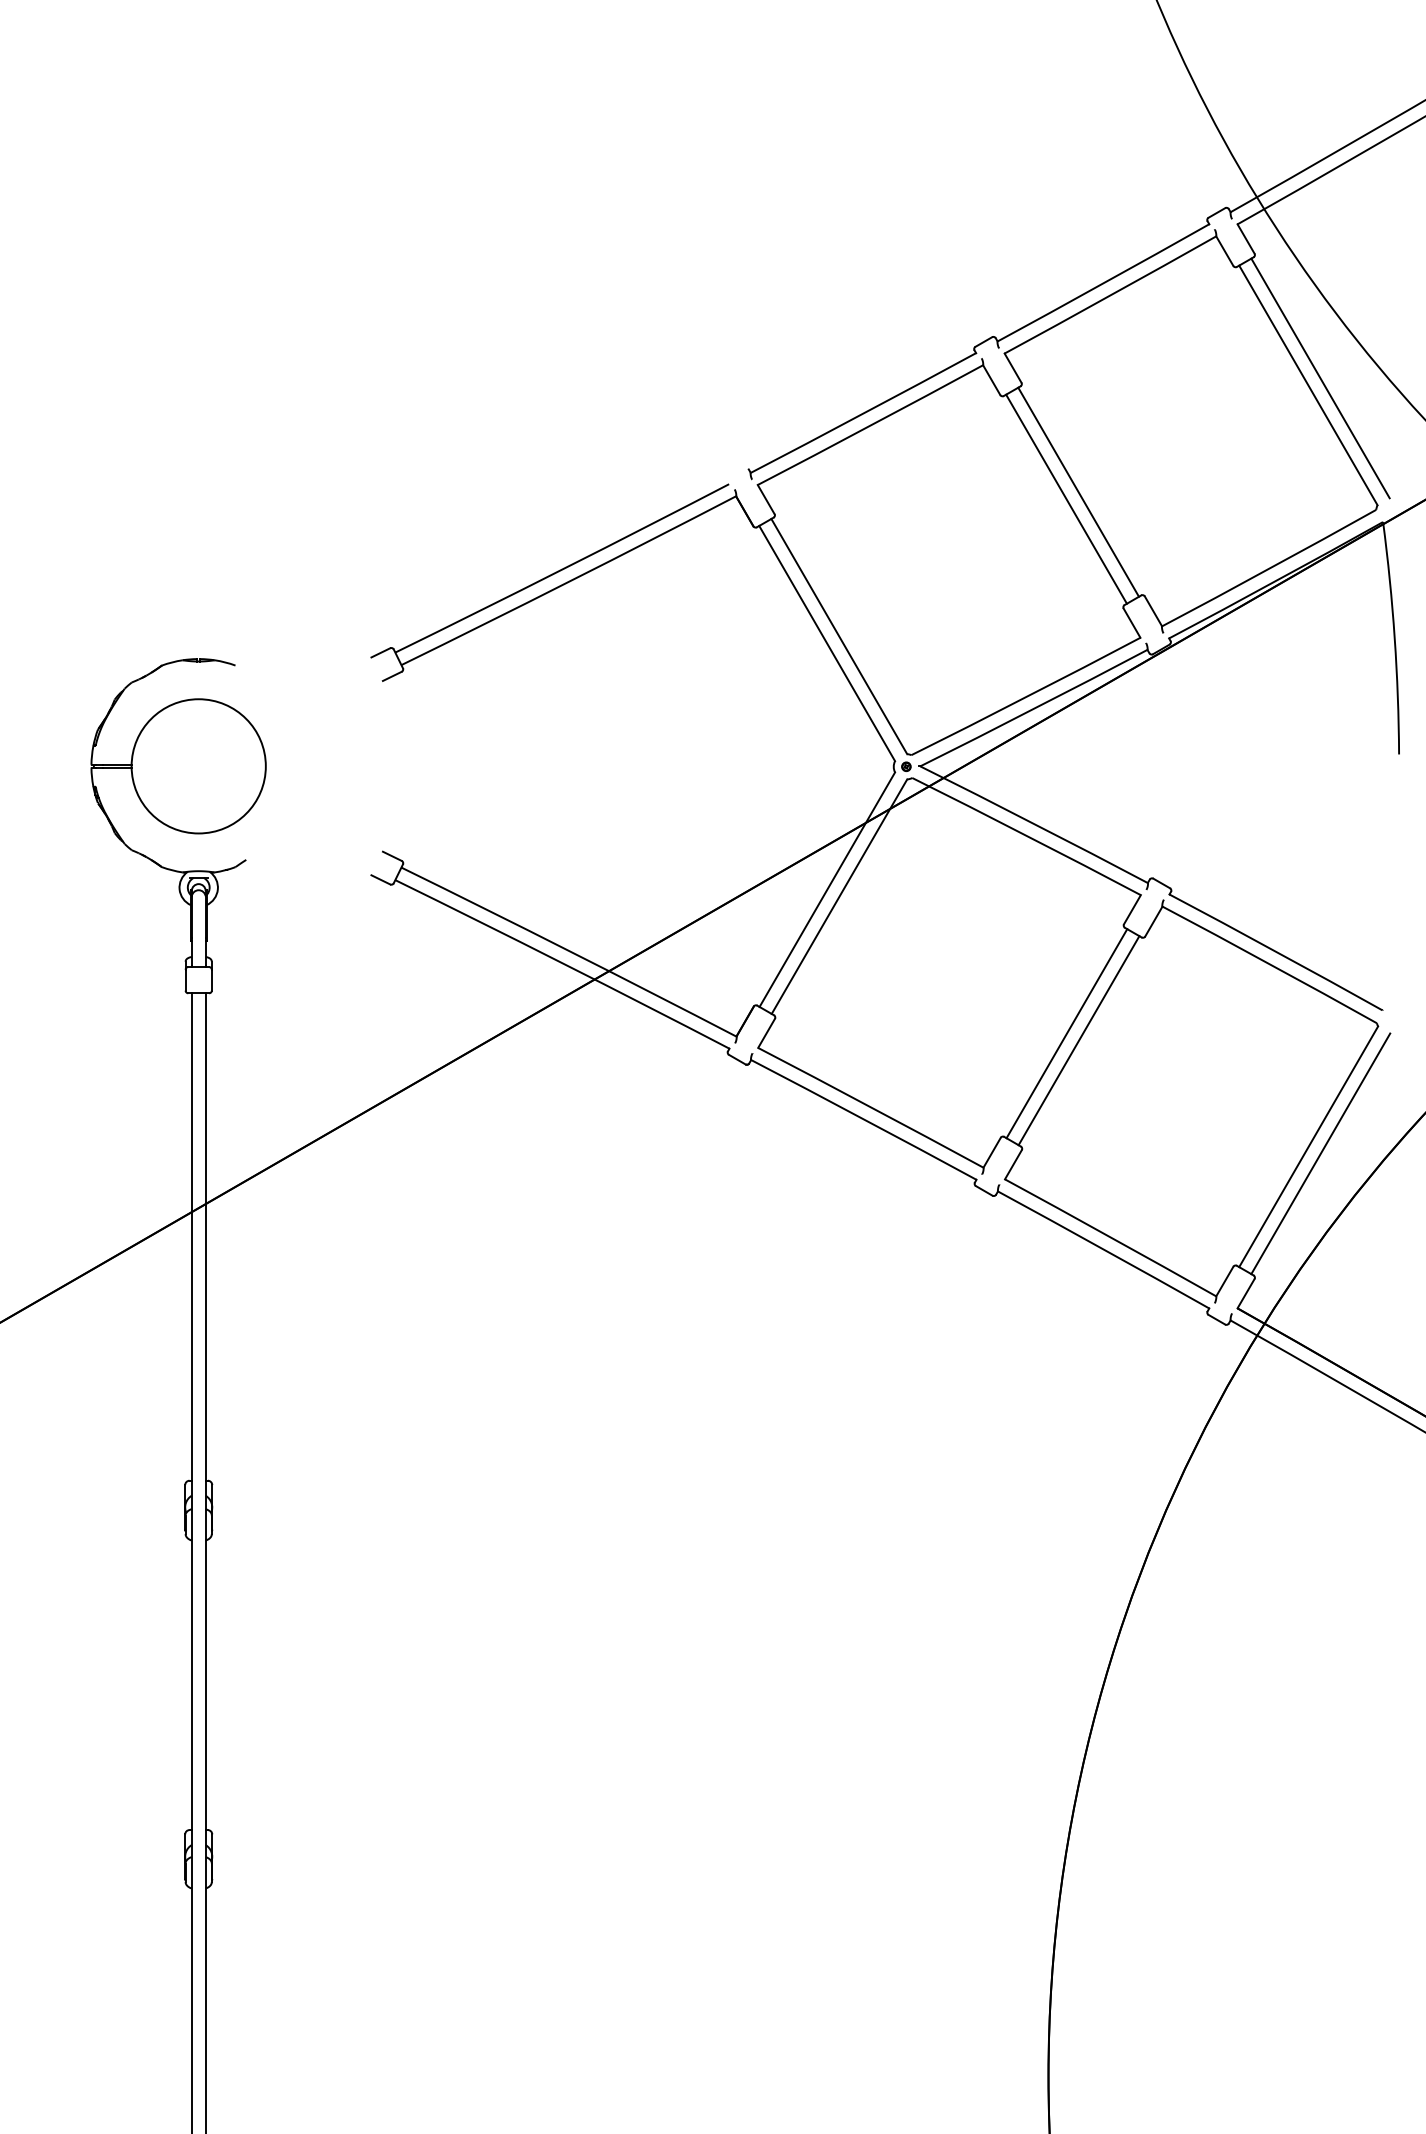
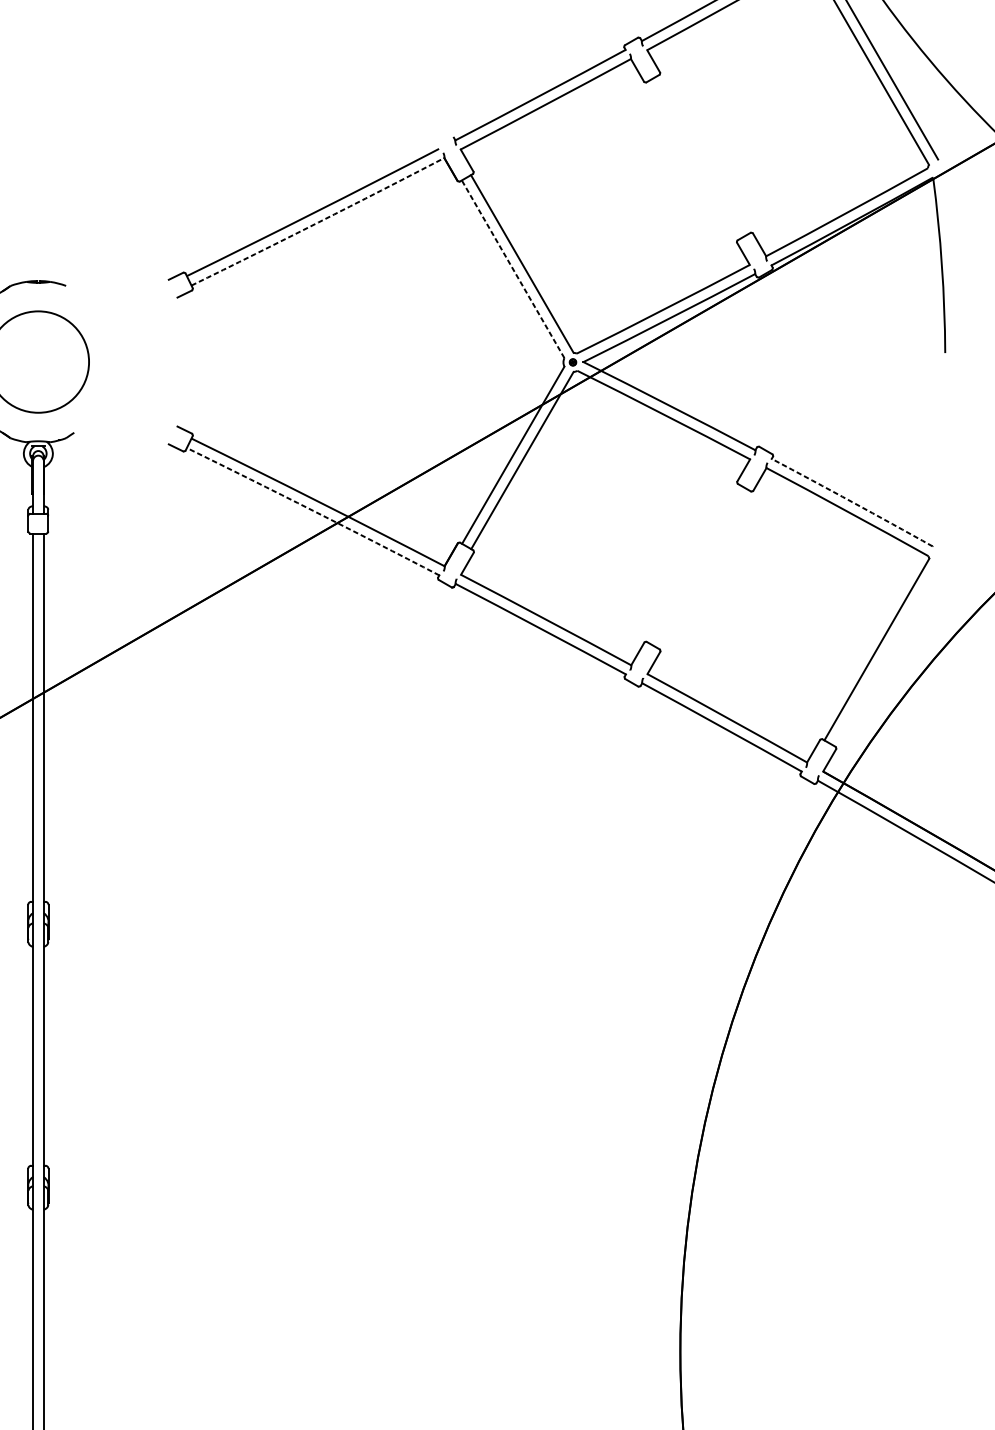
line: (1078, 491) -> (703, 154), removed
line: (1066, 498) -> (693, 159), removed
arc: (569, 581) -> (318, 222), solid -> dashed
line: (827, 643) -> (513, 269), solid -> dashed
arc: (1276, 951) -> (852, 501), solid -> dashed
arc: (562, 963) -> (313, 511), solid -> dashed
line: (1066, 1033) -> (693, 563), removed
line: (1078, 1040) -> (703, 569), removed
line: (1320, 1153) -> (885, 654), removed

